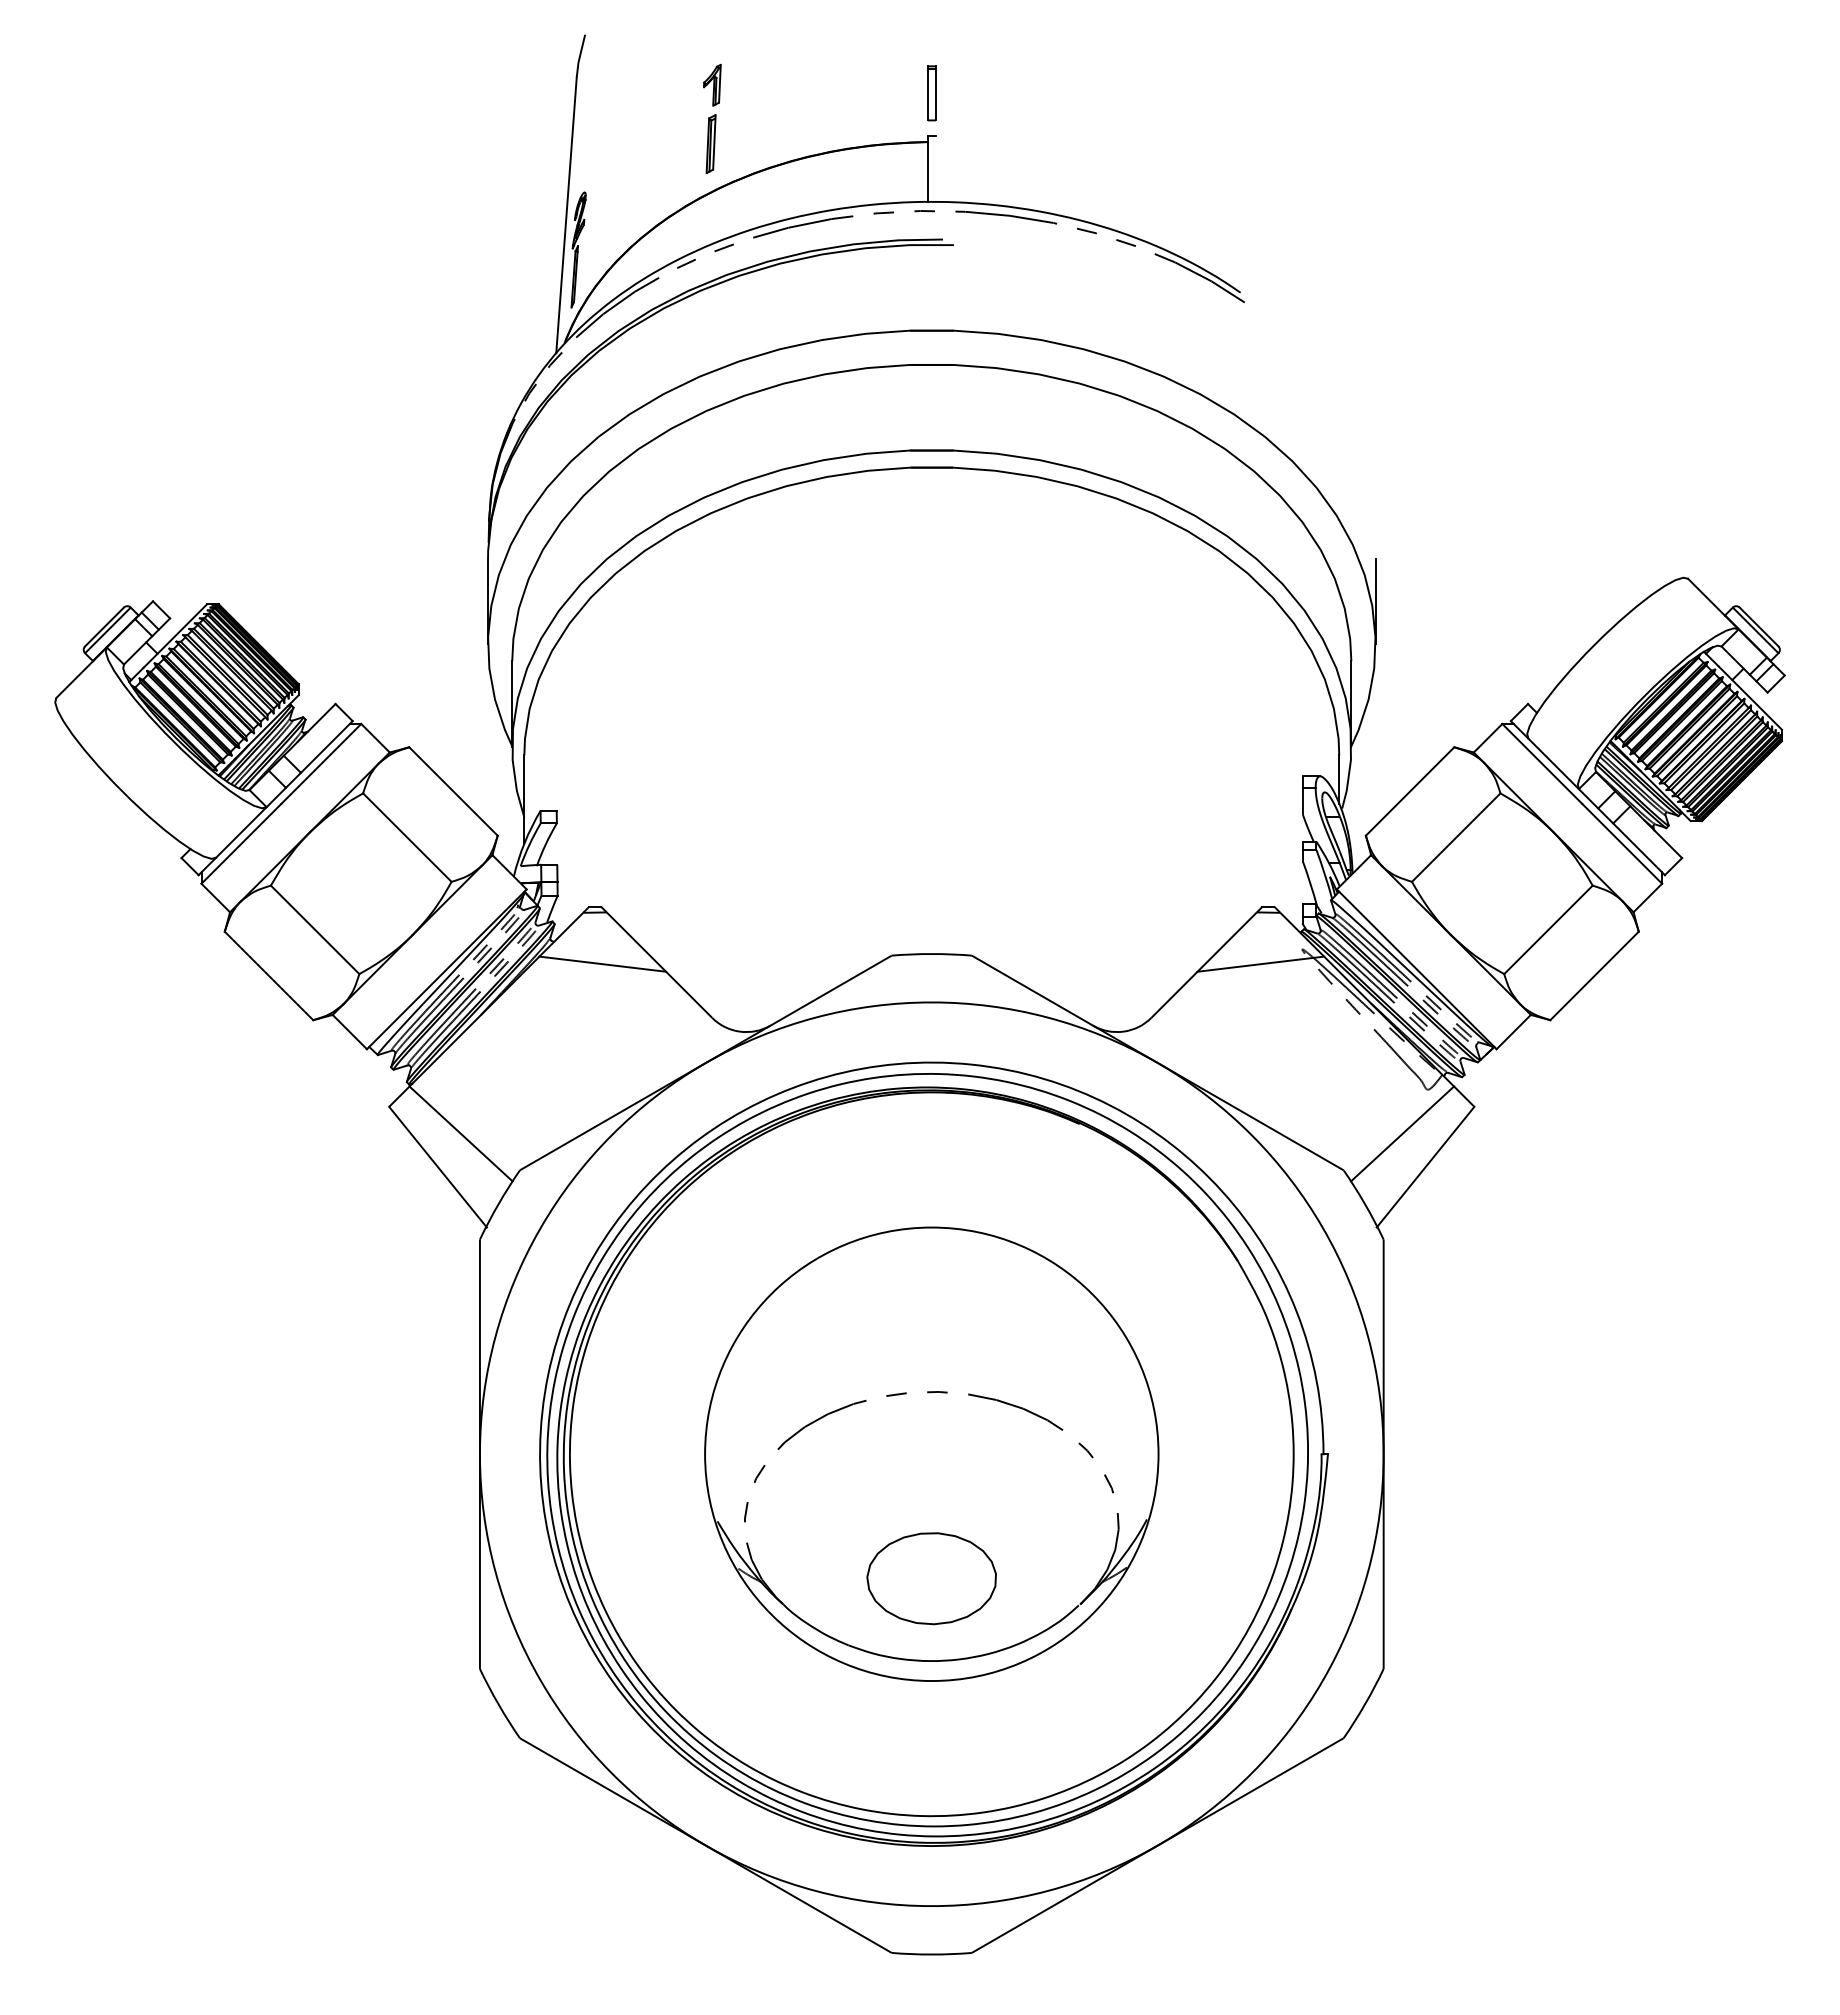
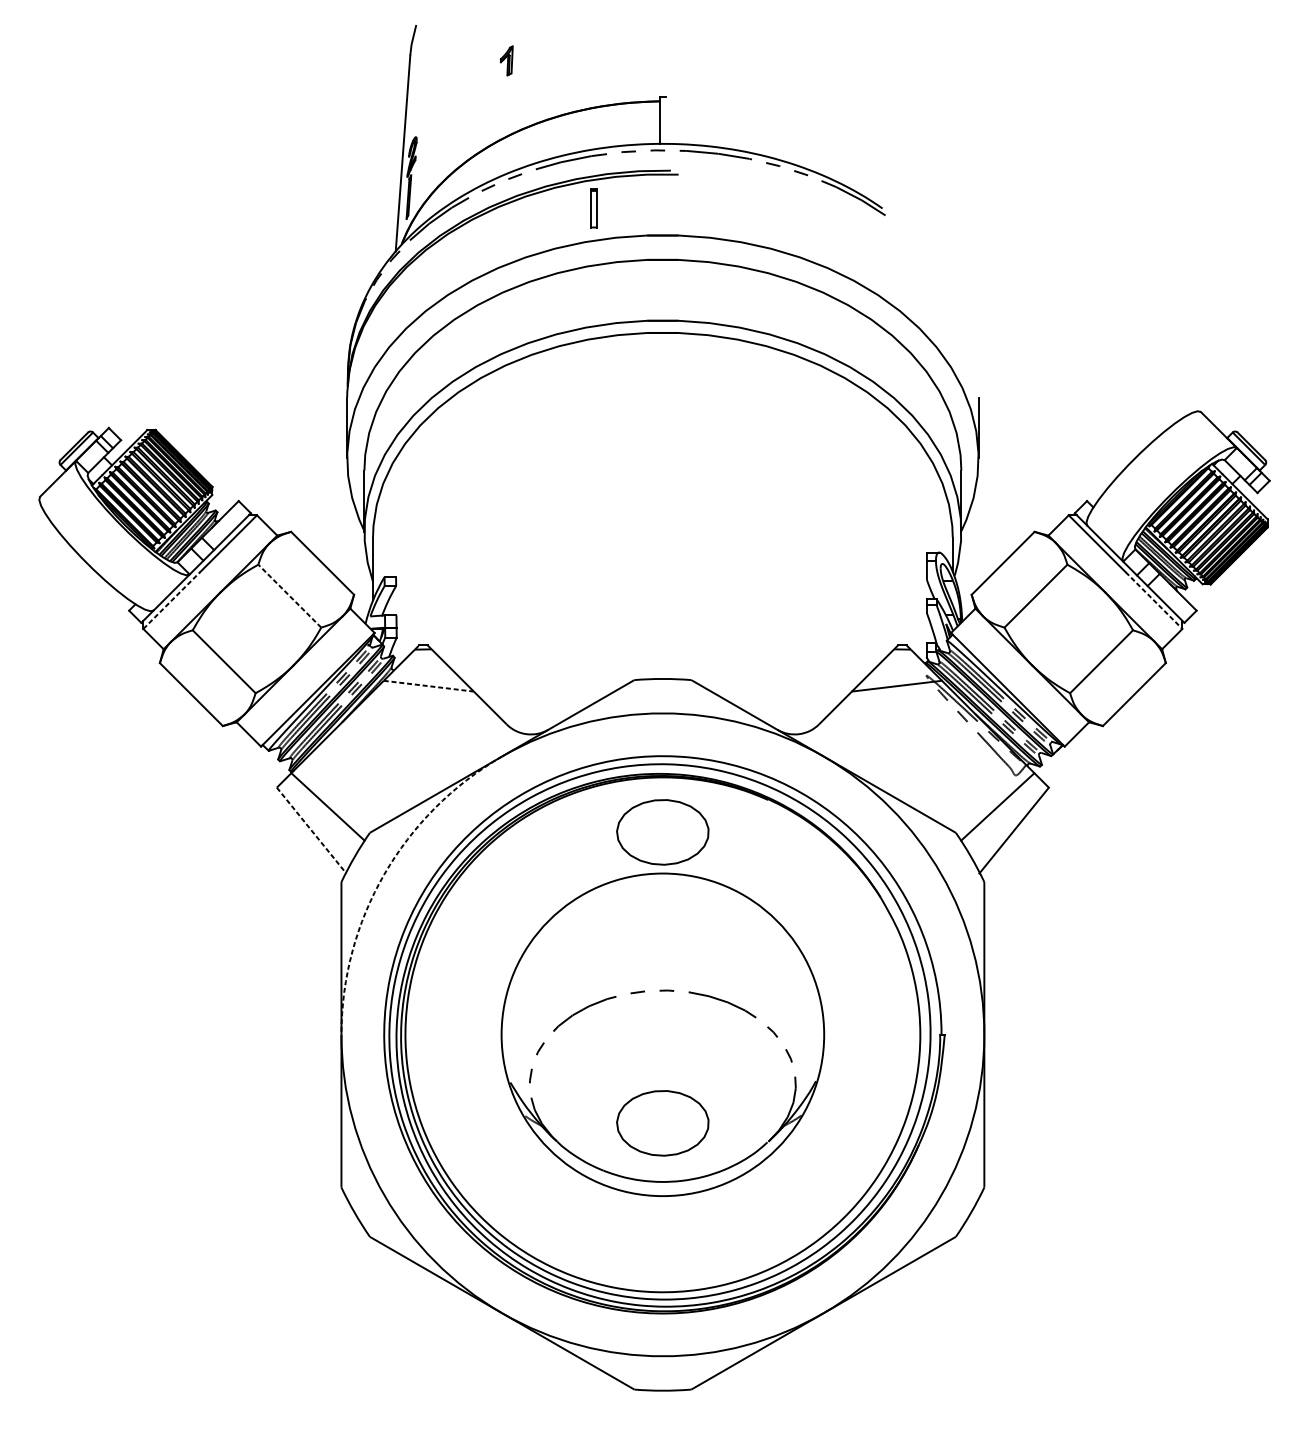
part: (931, 93) -> (593, 208), moved
part: (710, 143) -> (505, 102), removed
line: (407, 837) -> (289, 596), solid -> dashed
line: (241, 843) -> (171, 600), solid -> dashed
line: (1622, 844) -> (1154, 601), solid -> dashed
line: (602, 964) -> (428, 686), solid -> dashed
line: (438, 1167) -> (311, 830), solid -> dashed
part: (931, 1169) -> (662, 832), added
arc: (540, 1228) -> (384, 874), solid -> dashed

